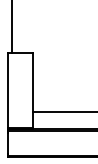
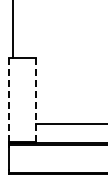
line: (7, 89) -> (8, 99), solid -> dashed
line: (32, 89) -> (35, 99), solid -> dashed

